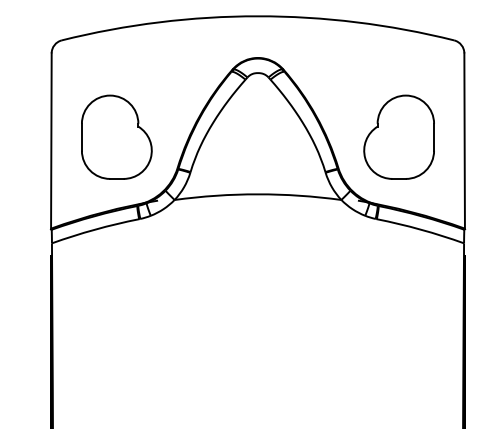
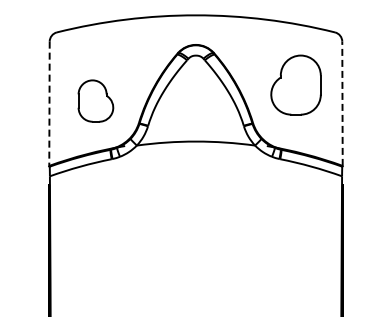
part: (116, 136) -> (95, 100), size x0.7
part: (398, 136) -> (295, 84), moved
line: (464, 140) -> (342, 103), solid -> dashed
line: (51, 142) -> (49, 104), solid -> dashed

